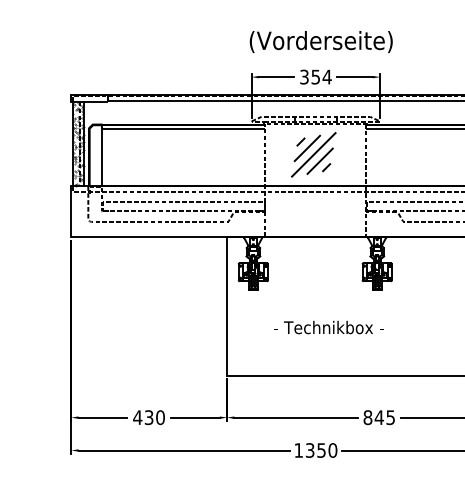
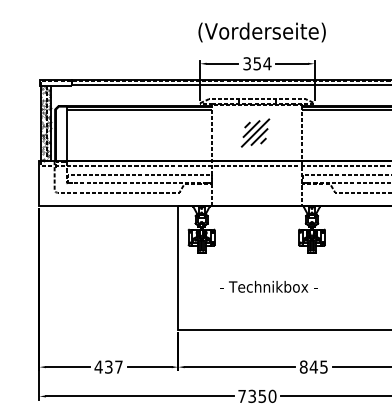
part: (313, 154) -> (255, 132), size x0.7
text: (160, 417) -> (118, 367), 430 -> 437
text: (298, 450) -> (241, 396), 1350 -> 7350

